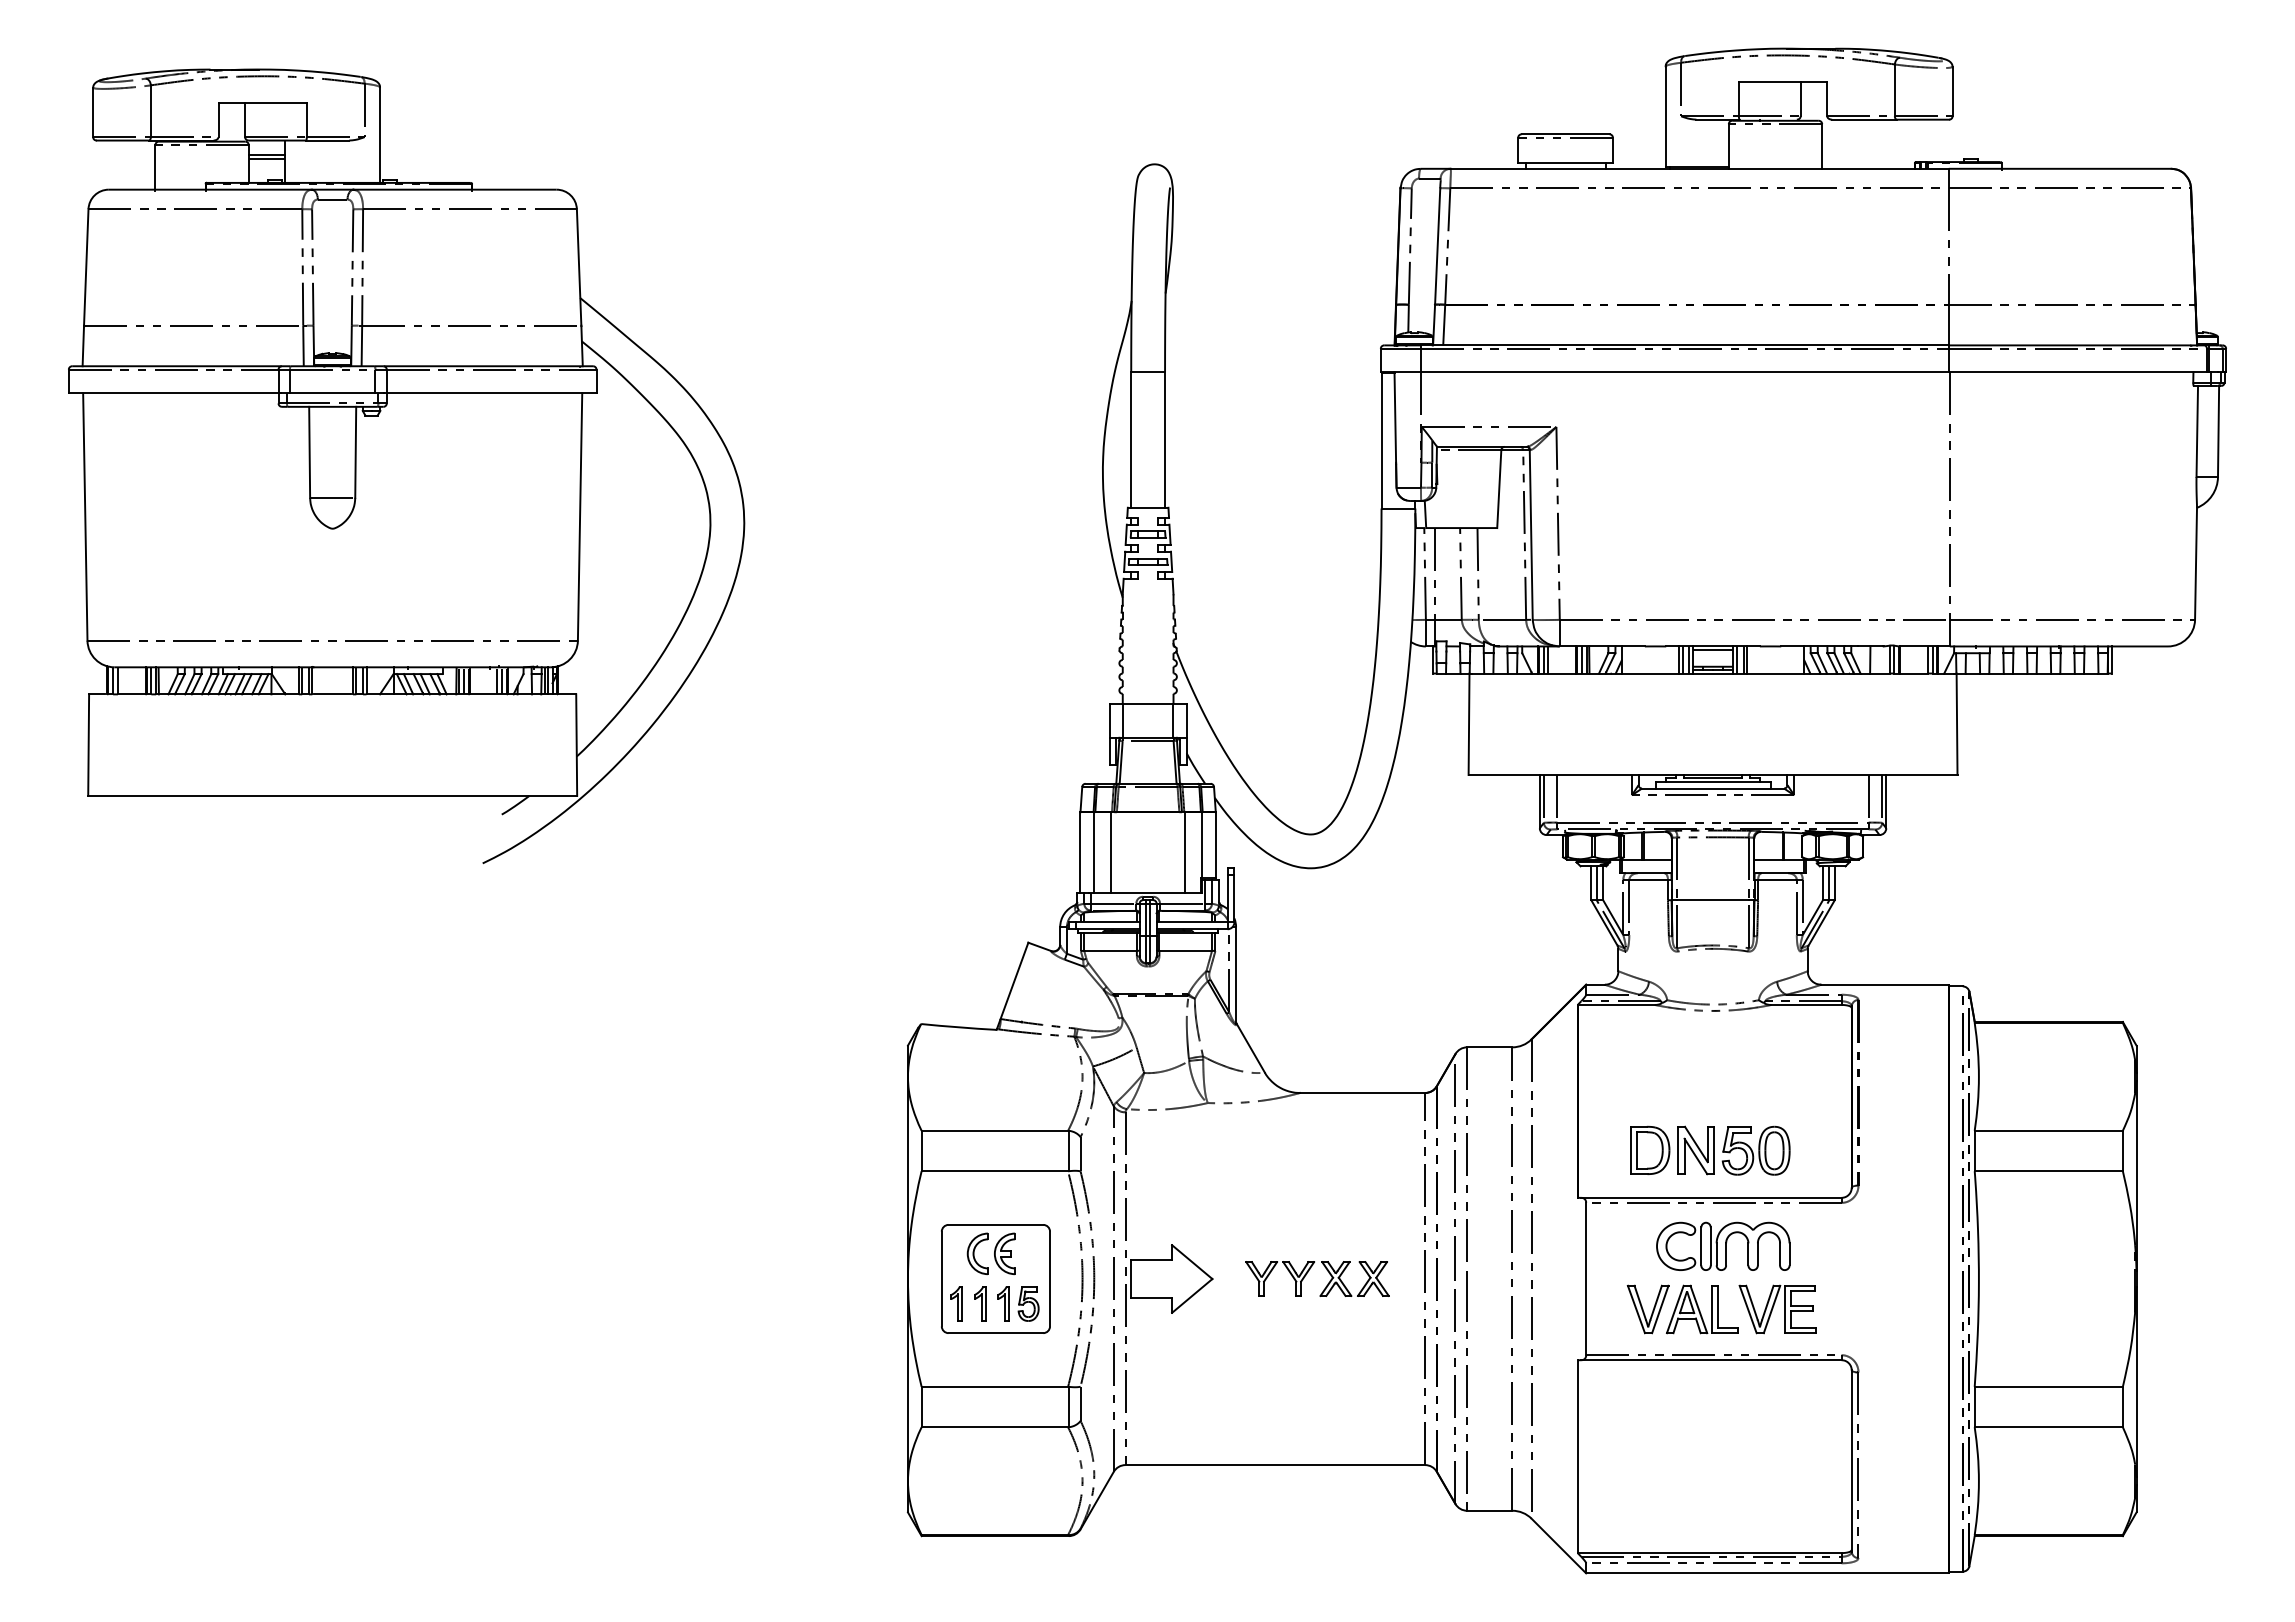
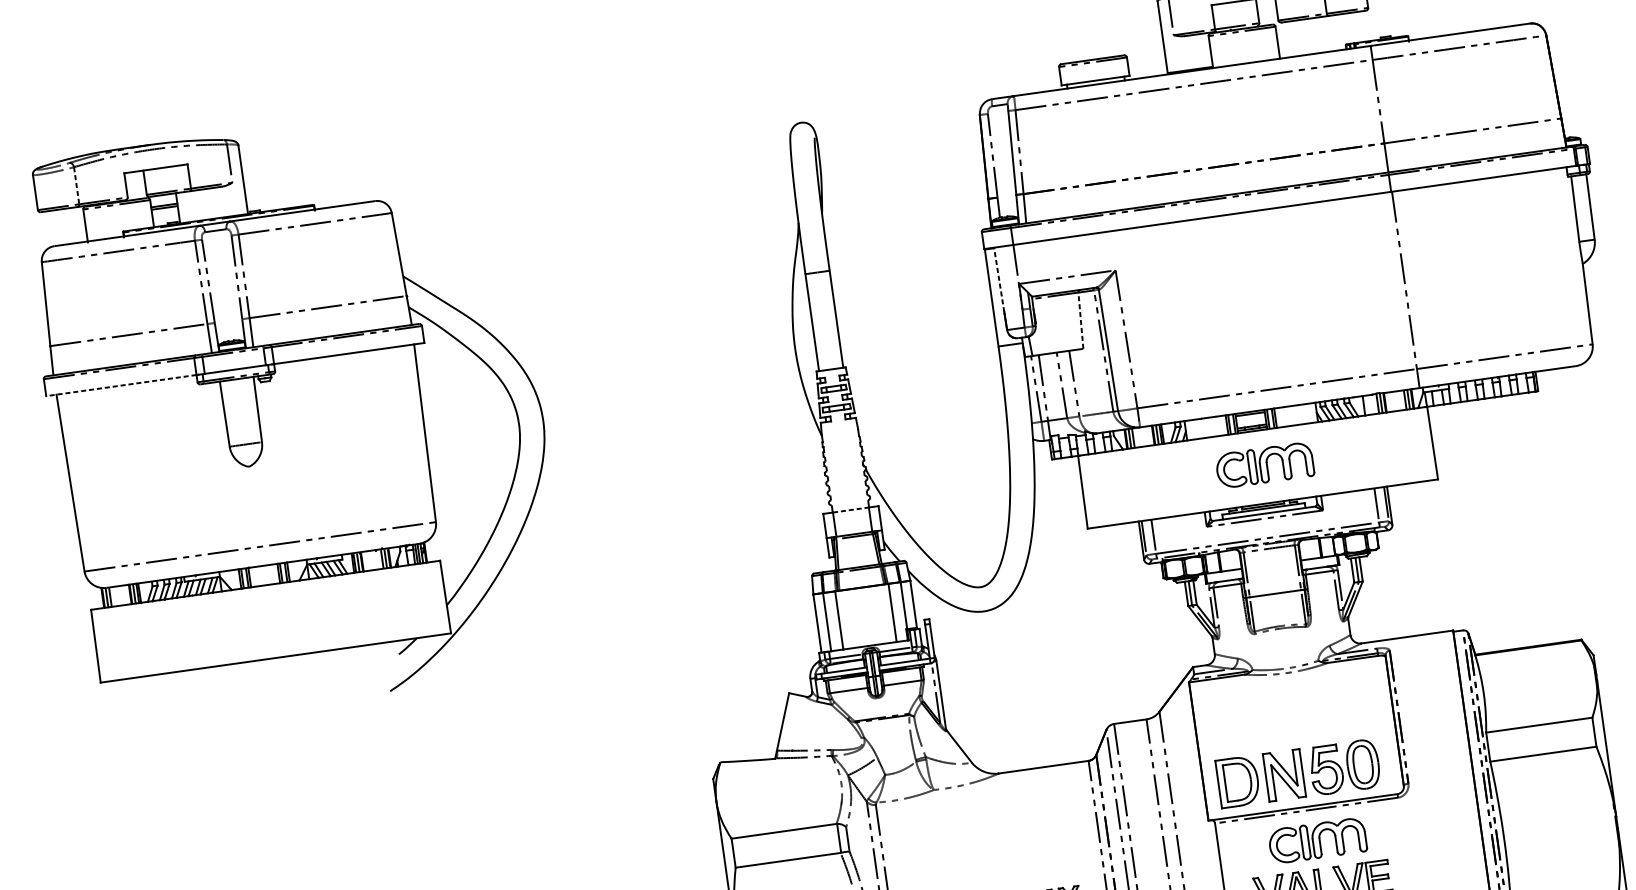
line: (150, 111) -> (76, 185), solid -> dashed
line: (173, 393) -> (121, 385), solid -> dashed
line: (1395, 417) -> (999, 279), solid -> dashed
line: (1499, 488) -> (1081, 320), solid -> dashed
line: (1148, 703) -> (851, 509), solid -> dashed
part: (1723, 721) -> (1264, 464), added
part: (1710, 1150) -> (1298, 773), size x1.4

